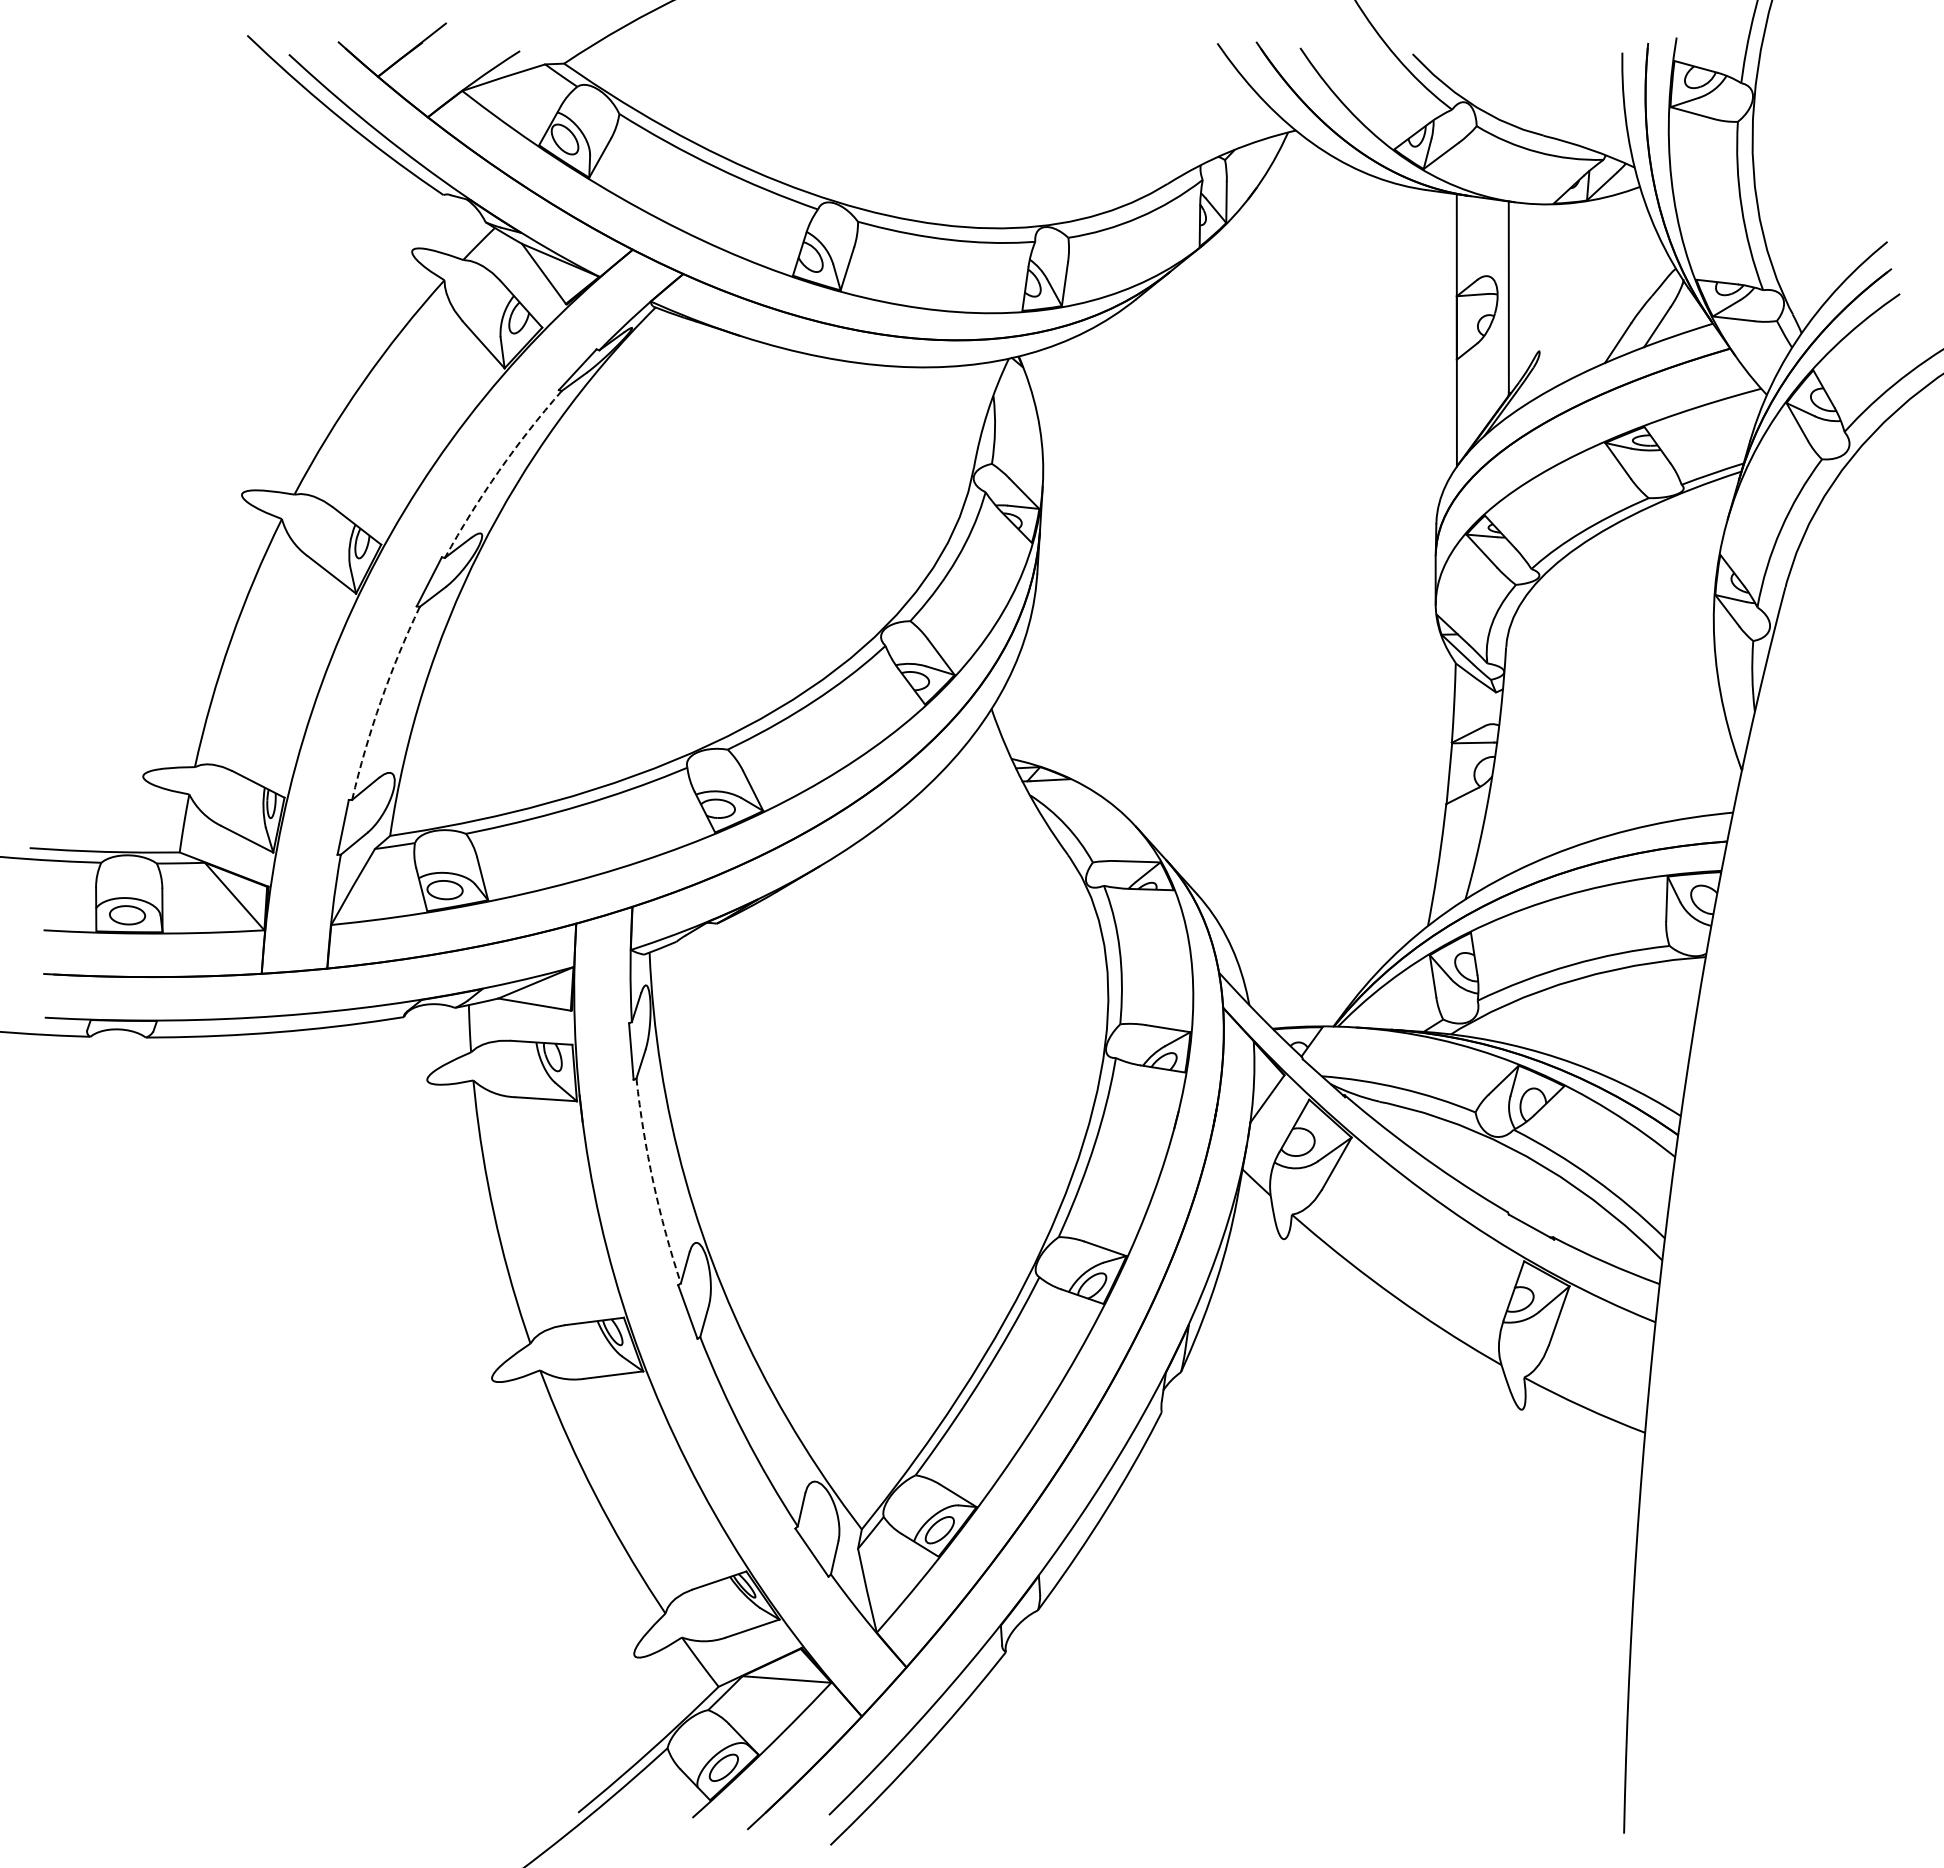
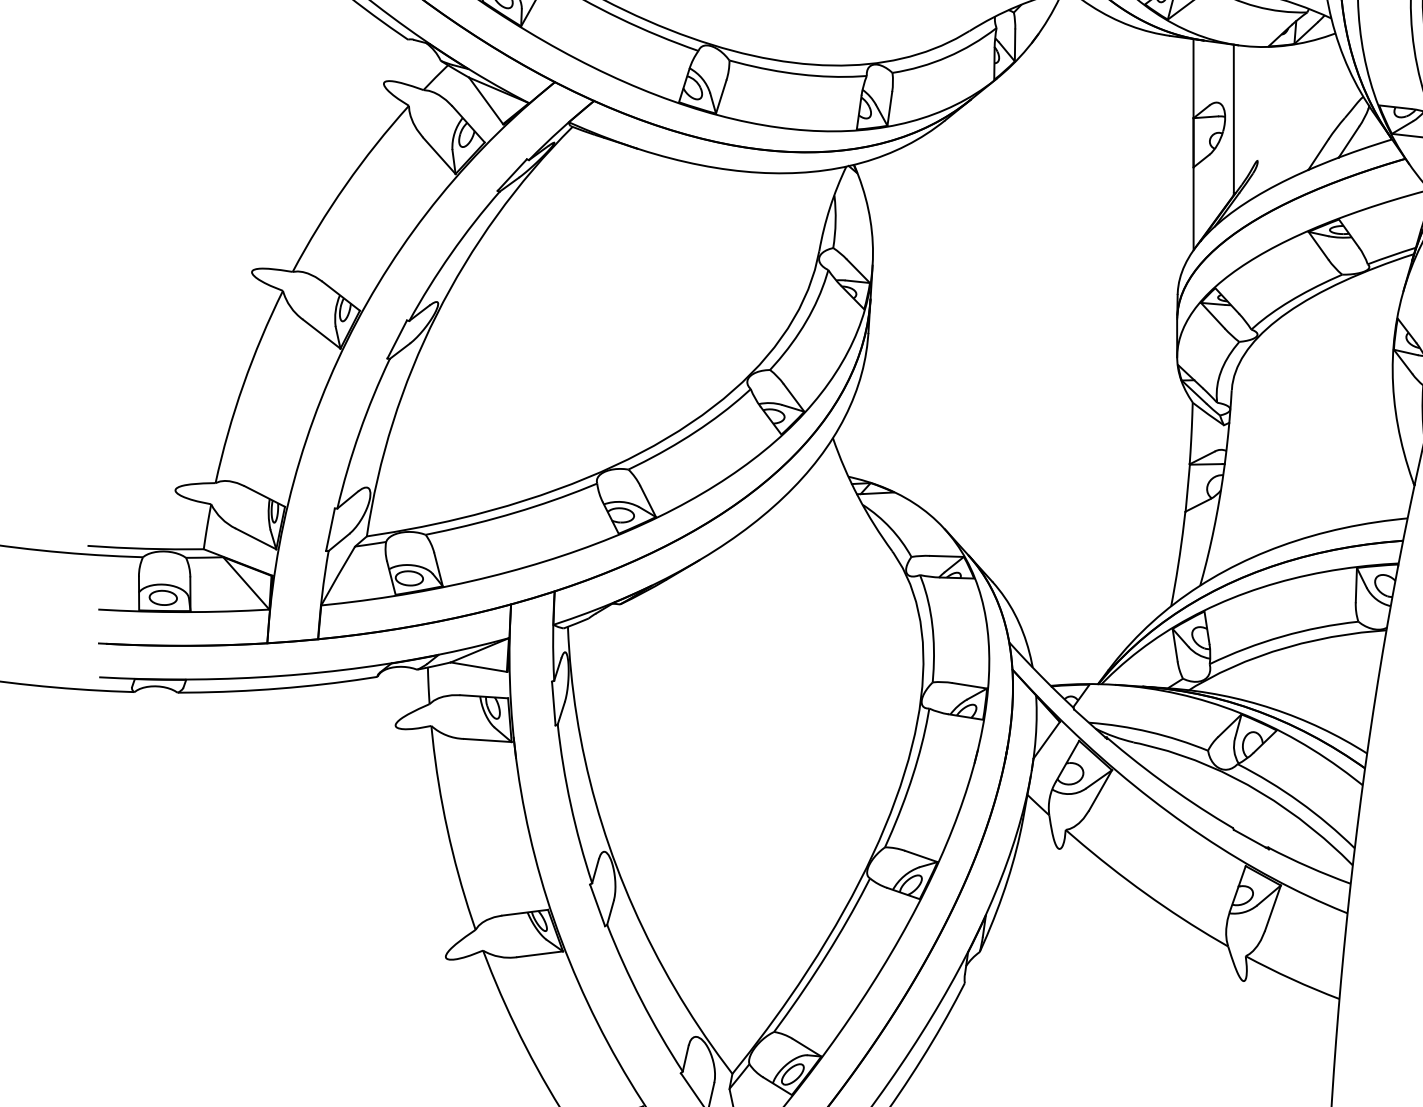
arc: (498, 471) -> (450, 254), dashed -> solid
arc: (380, 701) -> (359, 432), dashed -> solid
arc: (653, 1182) -> (570, 805), dashed -> solid

